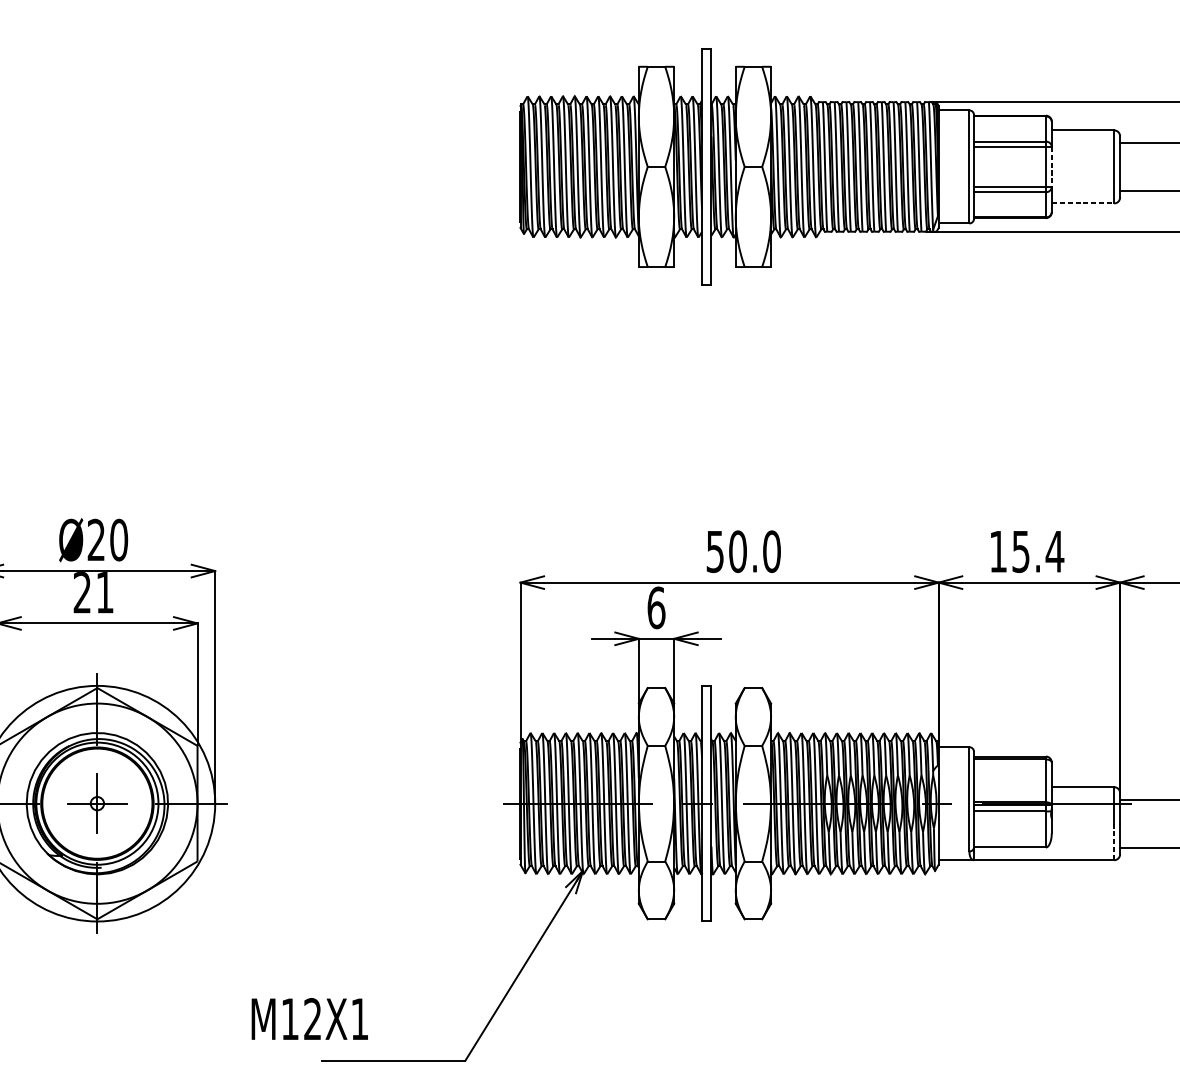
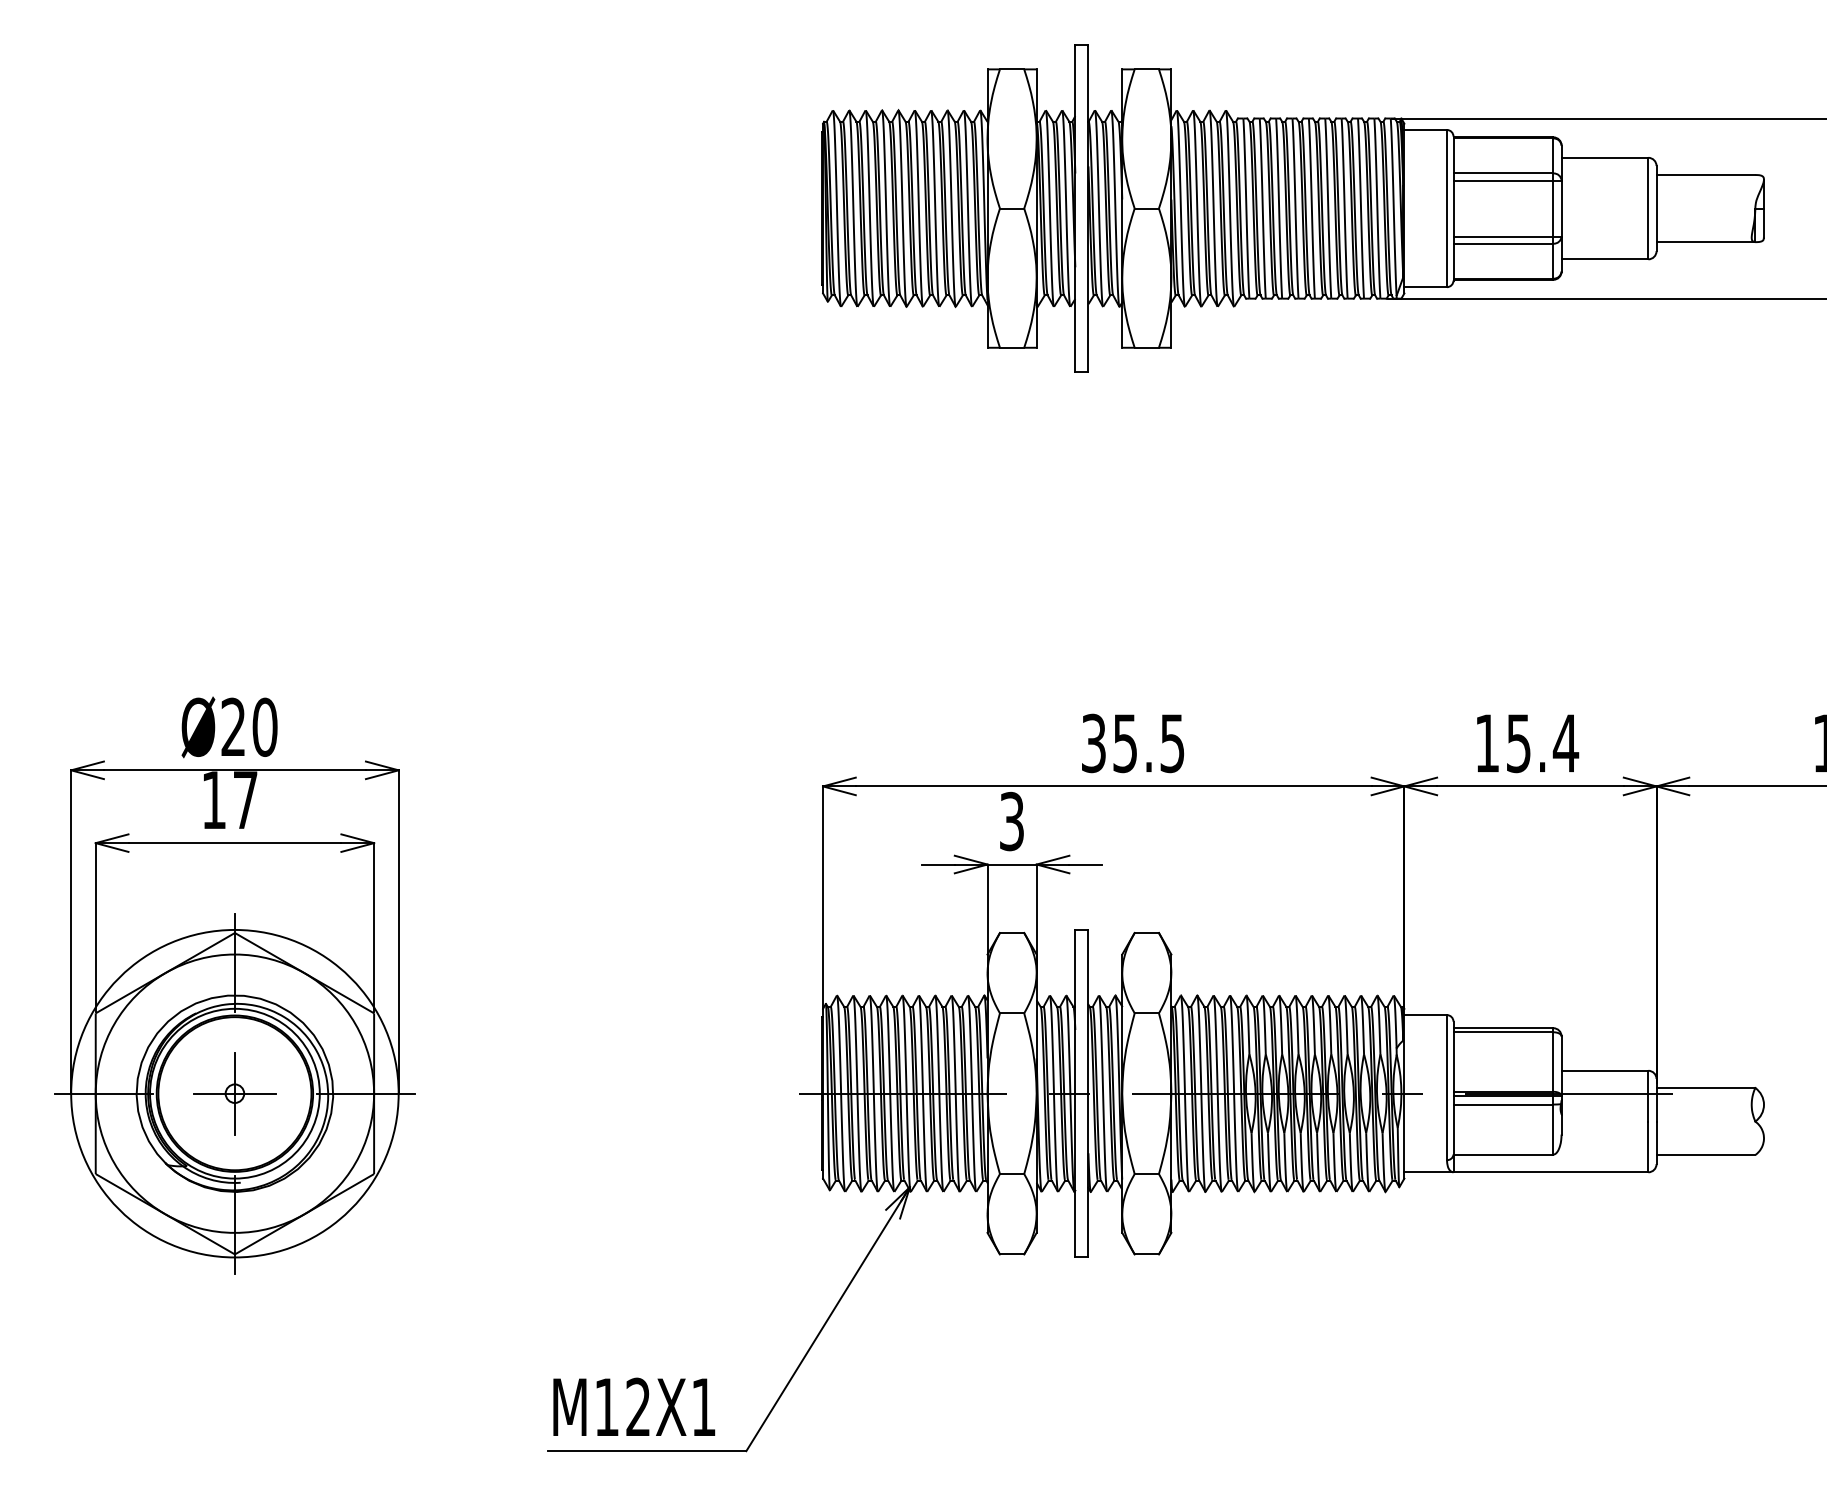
line: (1051, 167) -> (1561, 209), dashed -> solid
line: (1083, 203) -> (1605, 259), dashed -> solid
text: (743, 551) -> (1133, 743), 50.0 -> 35.5
text: (93, 592) -> (229, 799), 21 -> 17
text: (656, 607) -> (1011, 821), 6 -> 3
line: (1114, 841) -> (1648, 1146), dashed -> solid
text: (310, 1018) -> (634, 1406), moved

